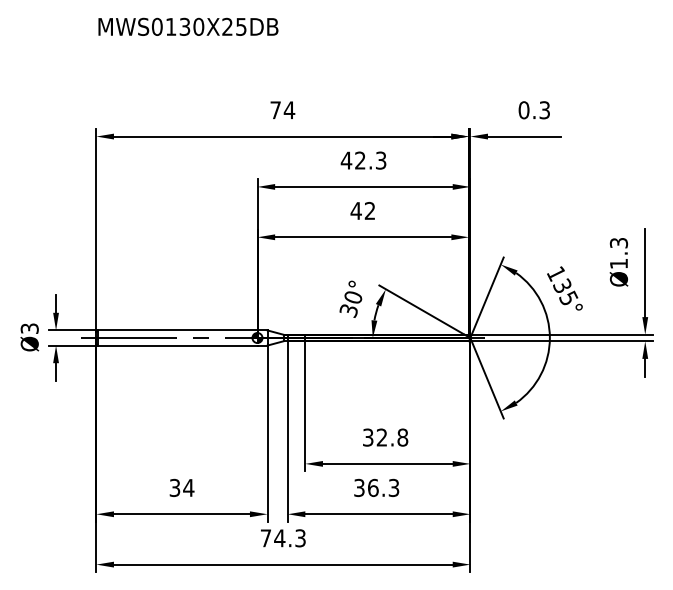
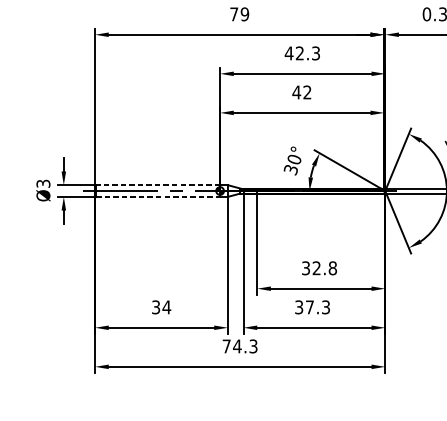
text: (289, 110) -> (244, 14), 74 -> 79
line: (177, 330) -> (158, 185), solid -> dashed
line: (177, 345) -> (158, 196), solid -> dashed
text: (373, 487) -> (310, 307), 36.3 -> 37.3

